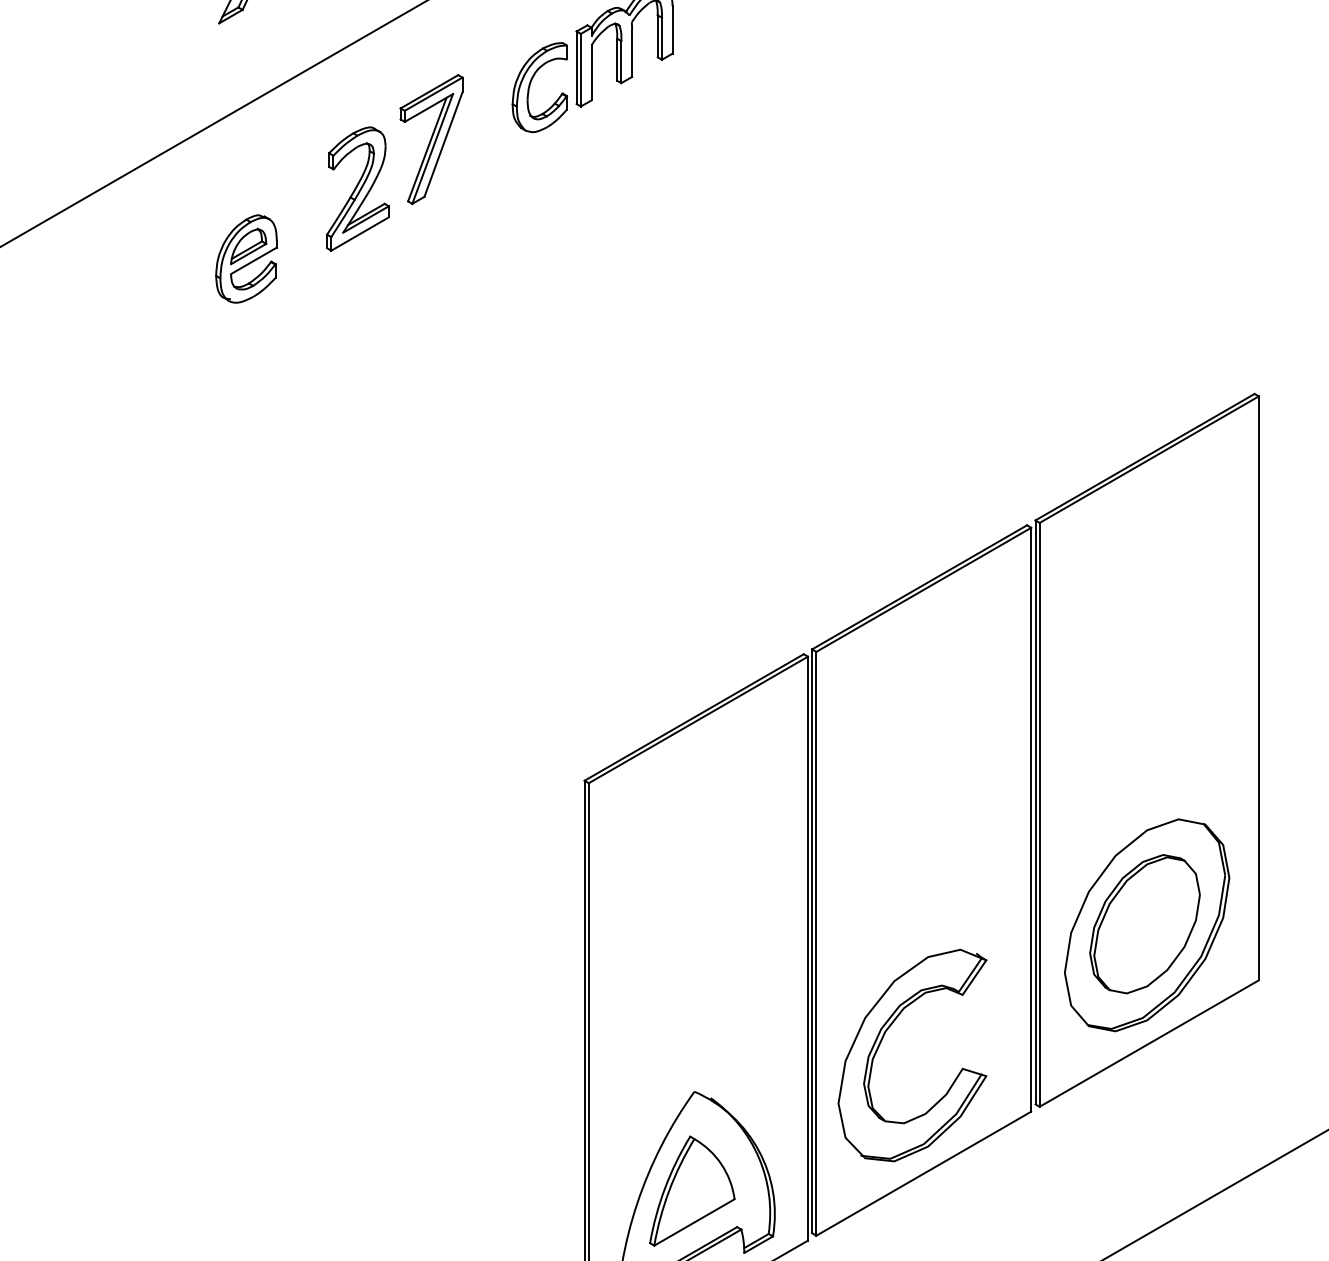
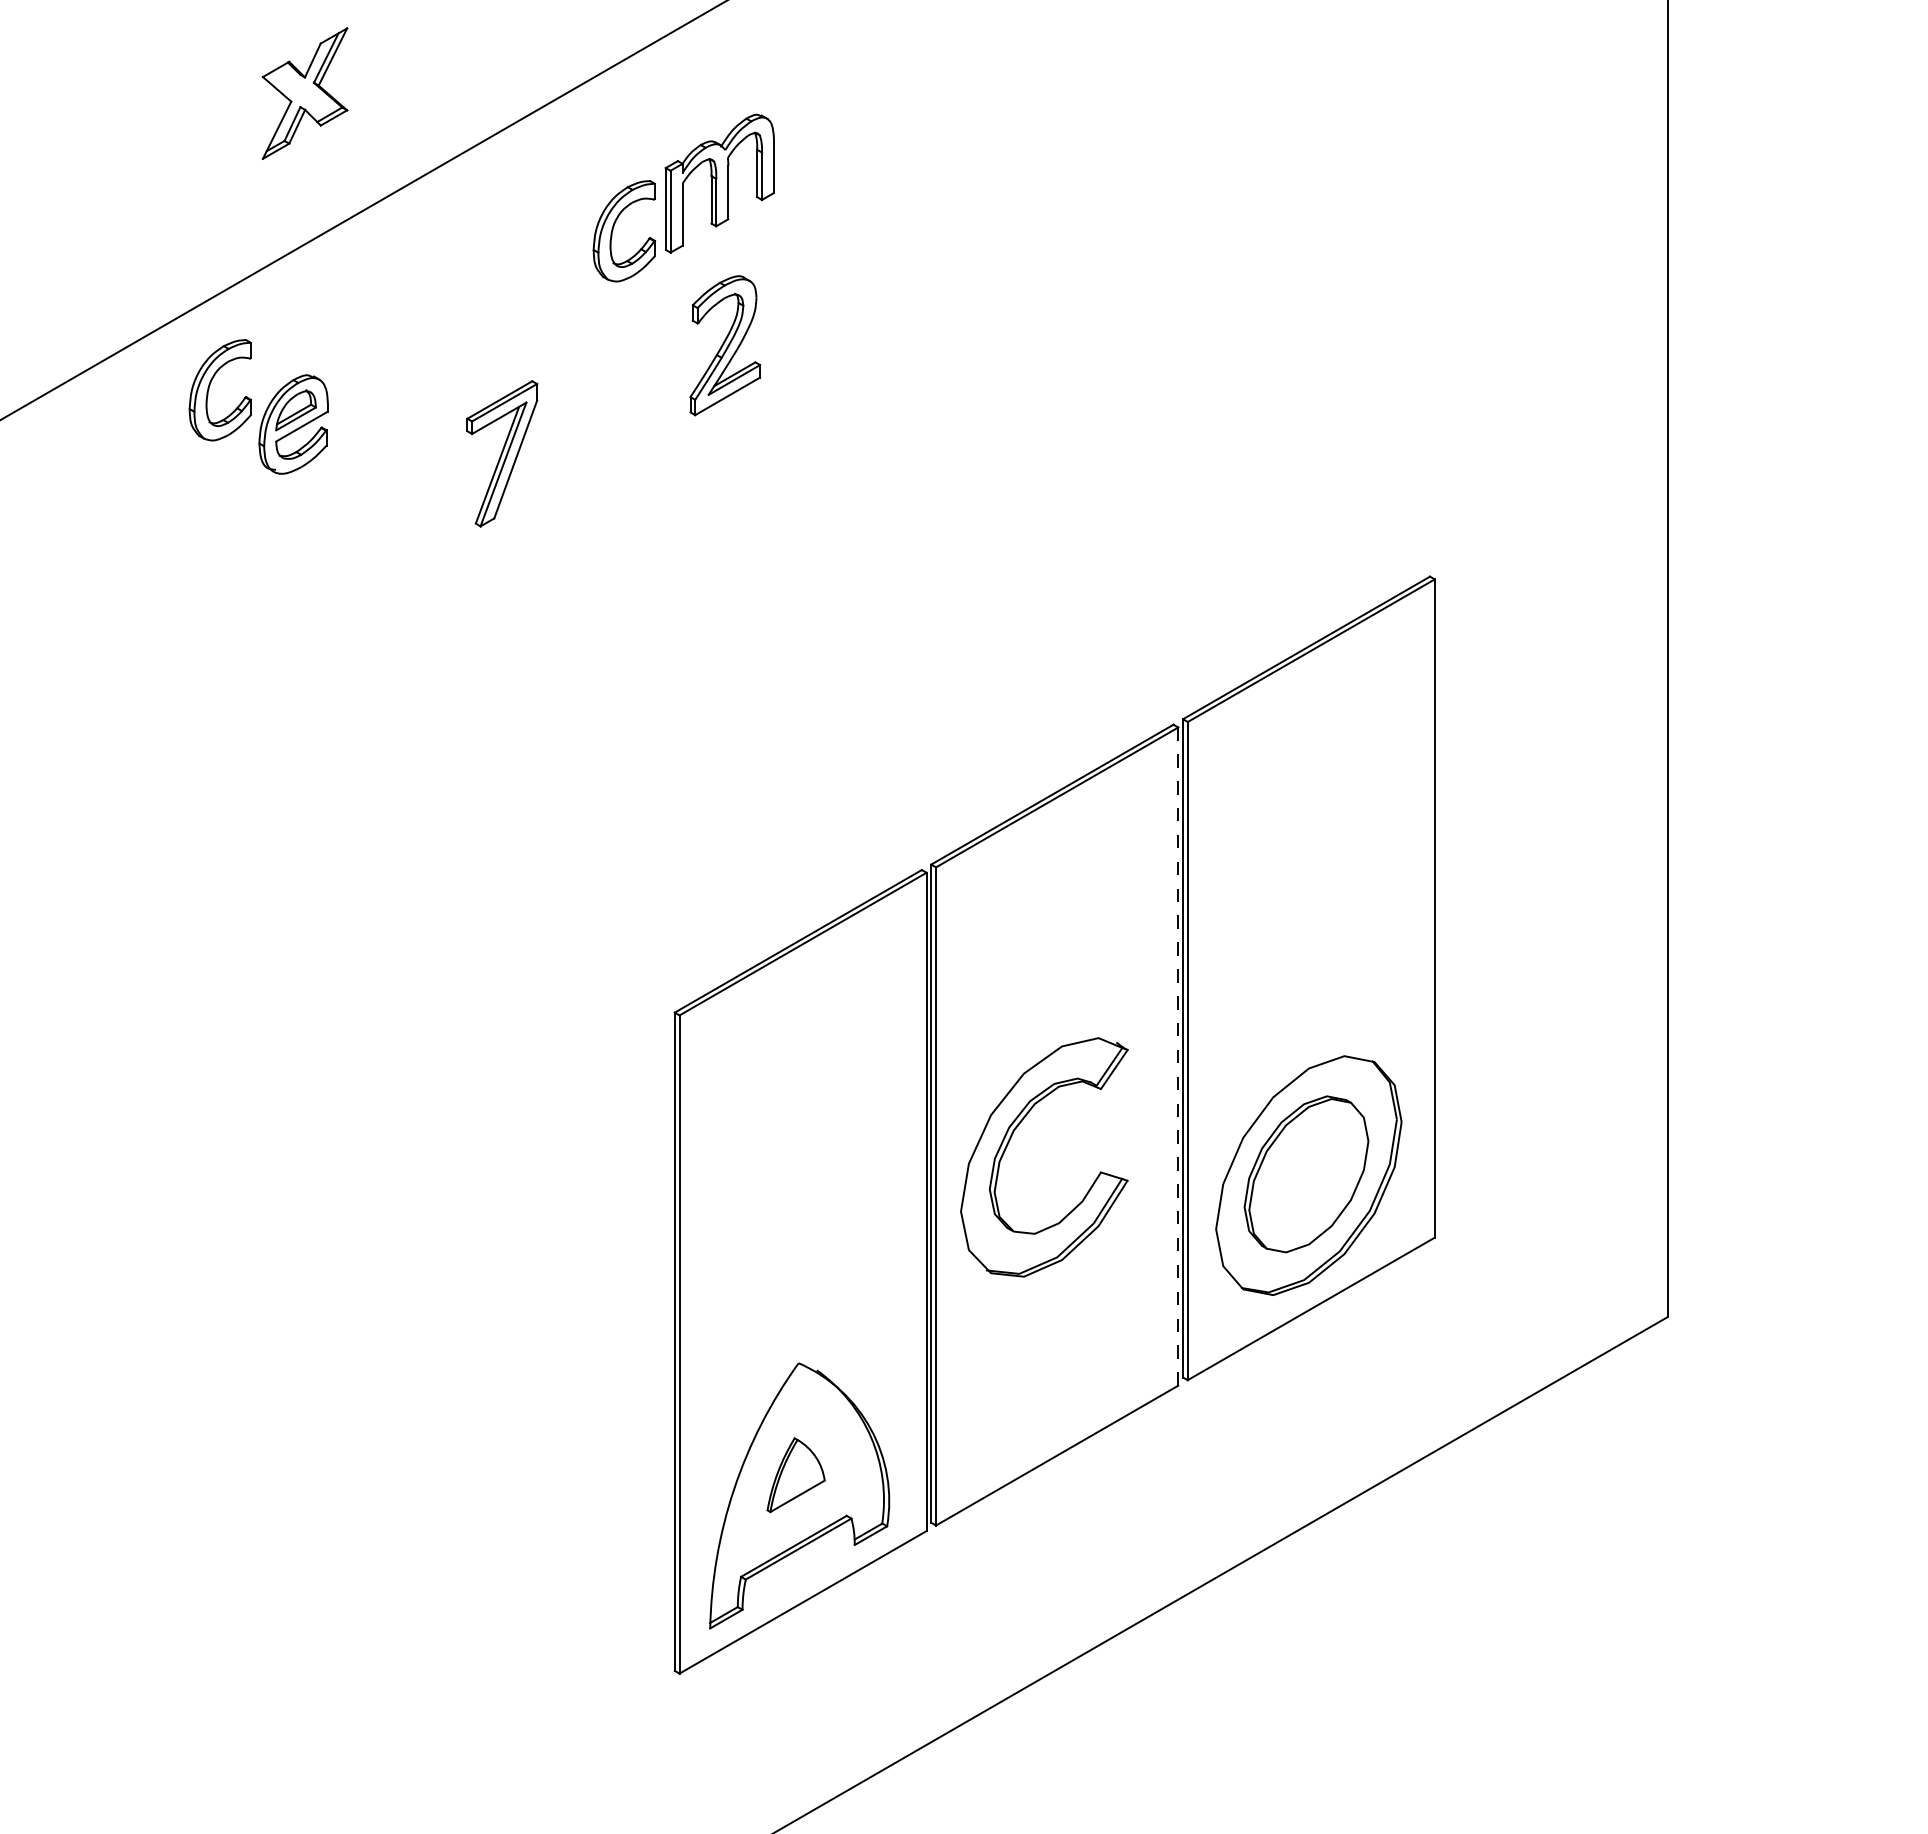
part: (431, 139) -> (502, 453), moved
part: (358, 188) -> (725, 345), moved
part: (171, 227) -> (209, 389), added
line: (1031, 819) -> (1178, 1056), solid -> dashed
part: (882, 1040) -> (1010, 1140), moved
part: (691, 1190) -> (795, 1474), size x0.6

